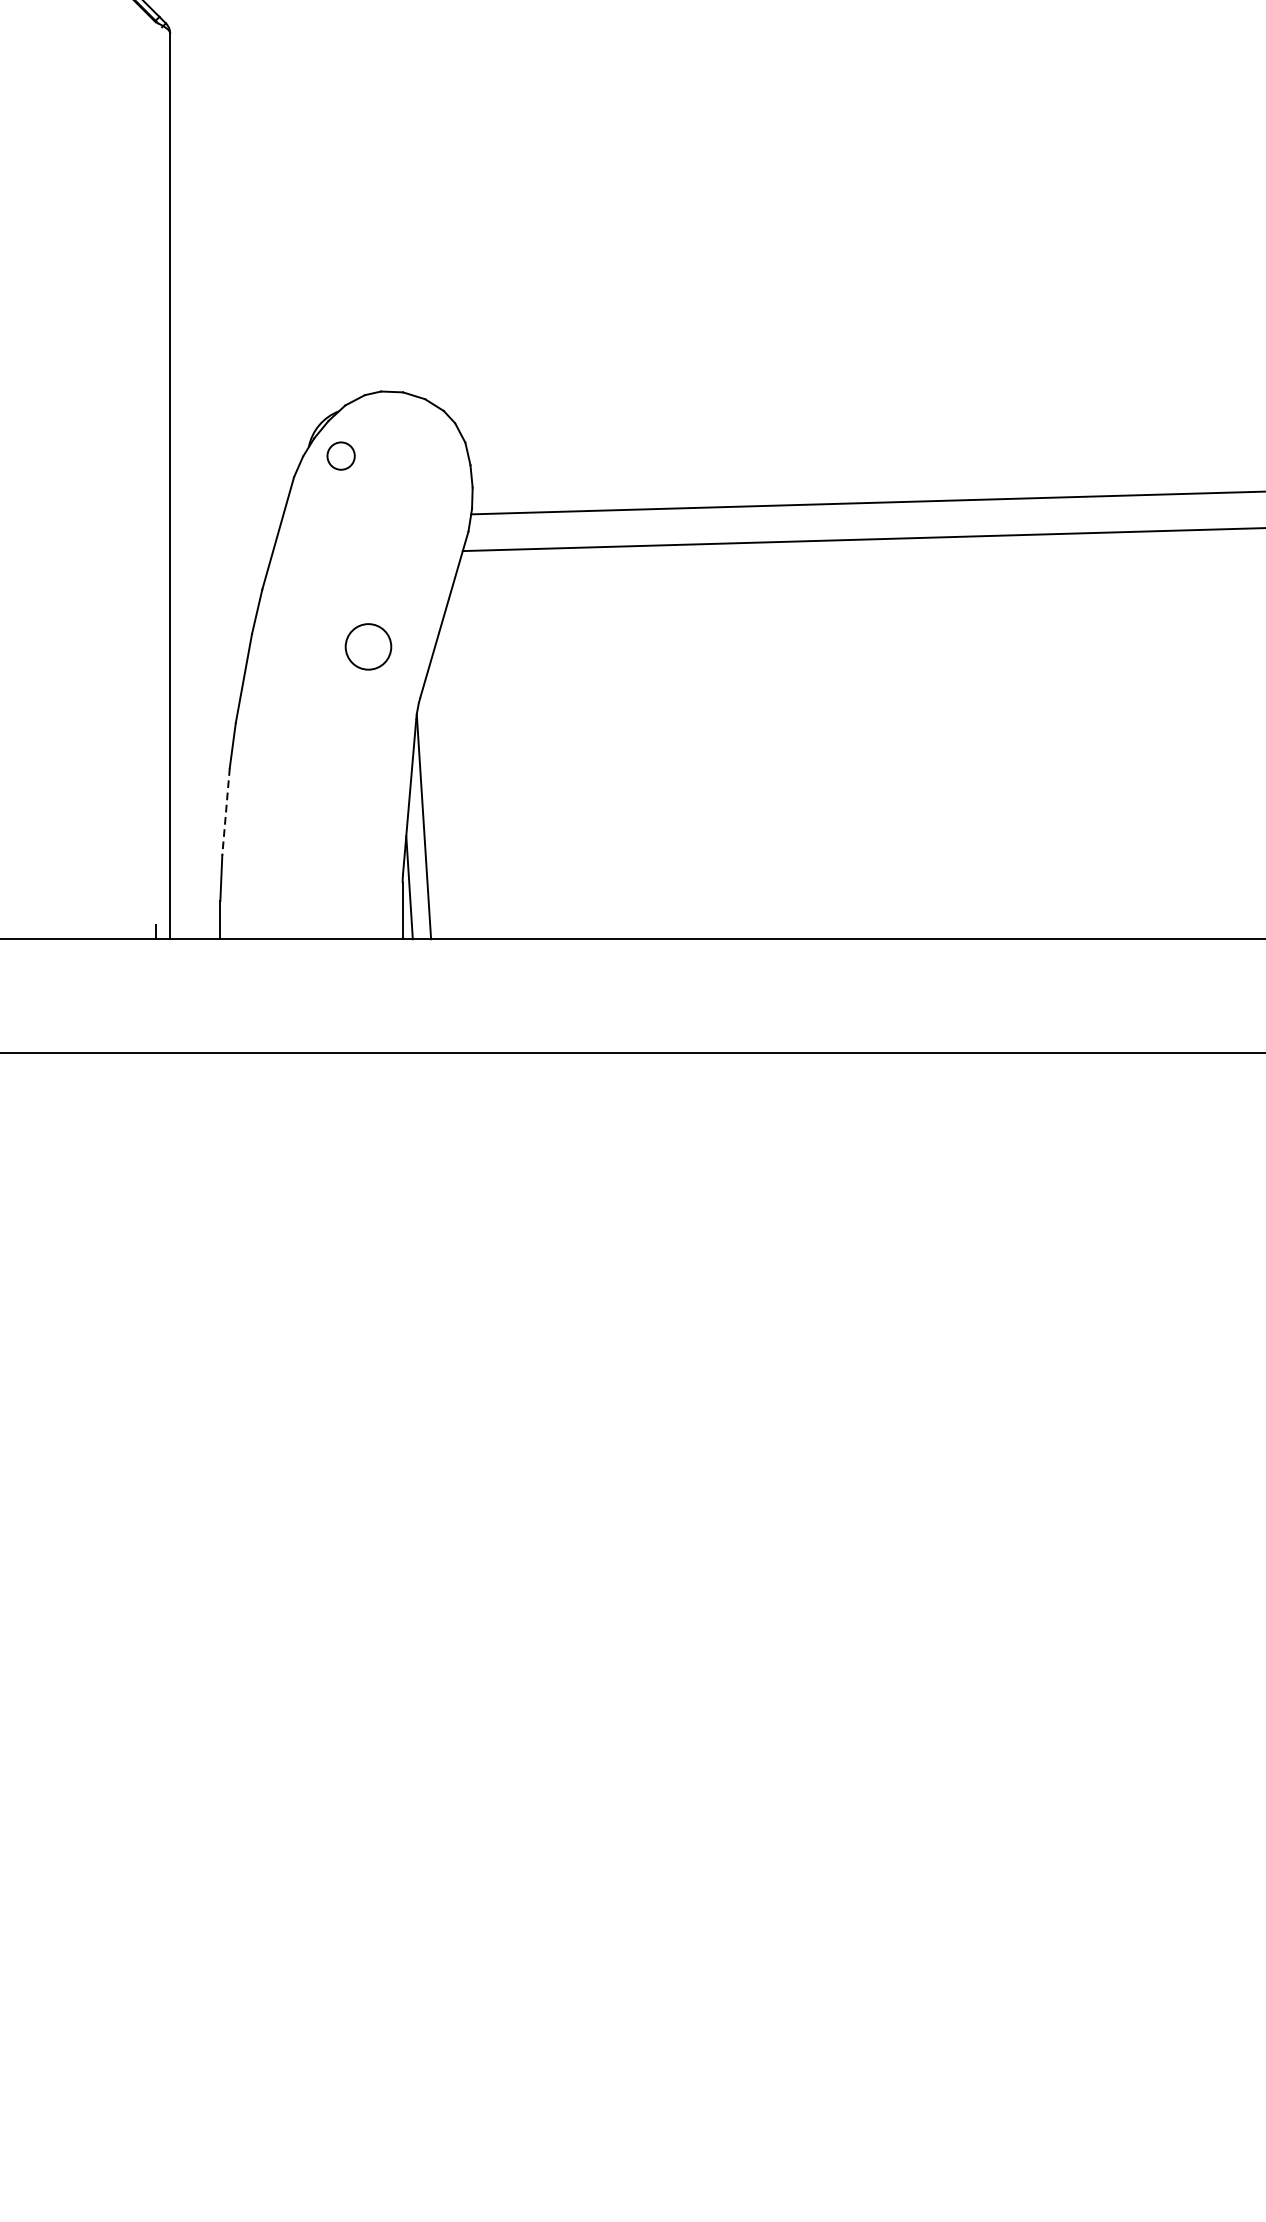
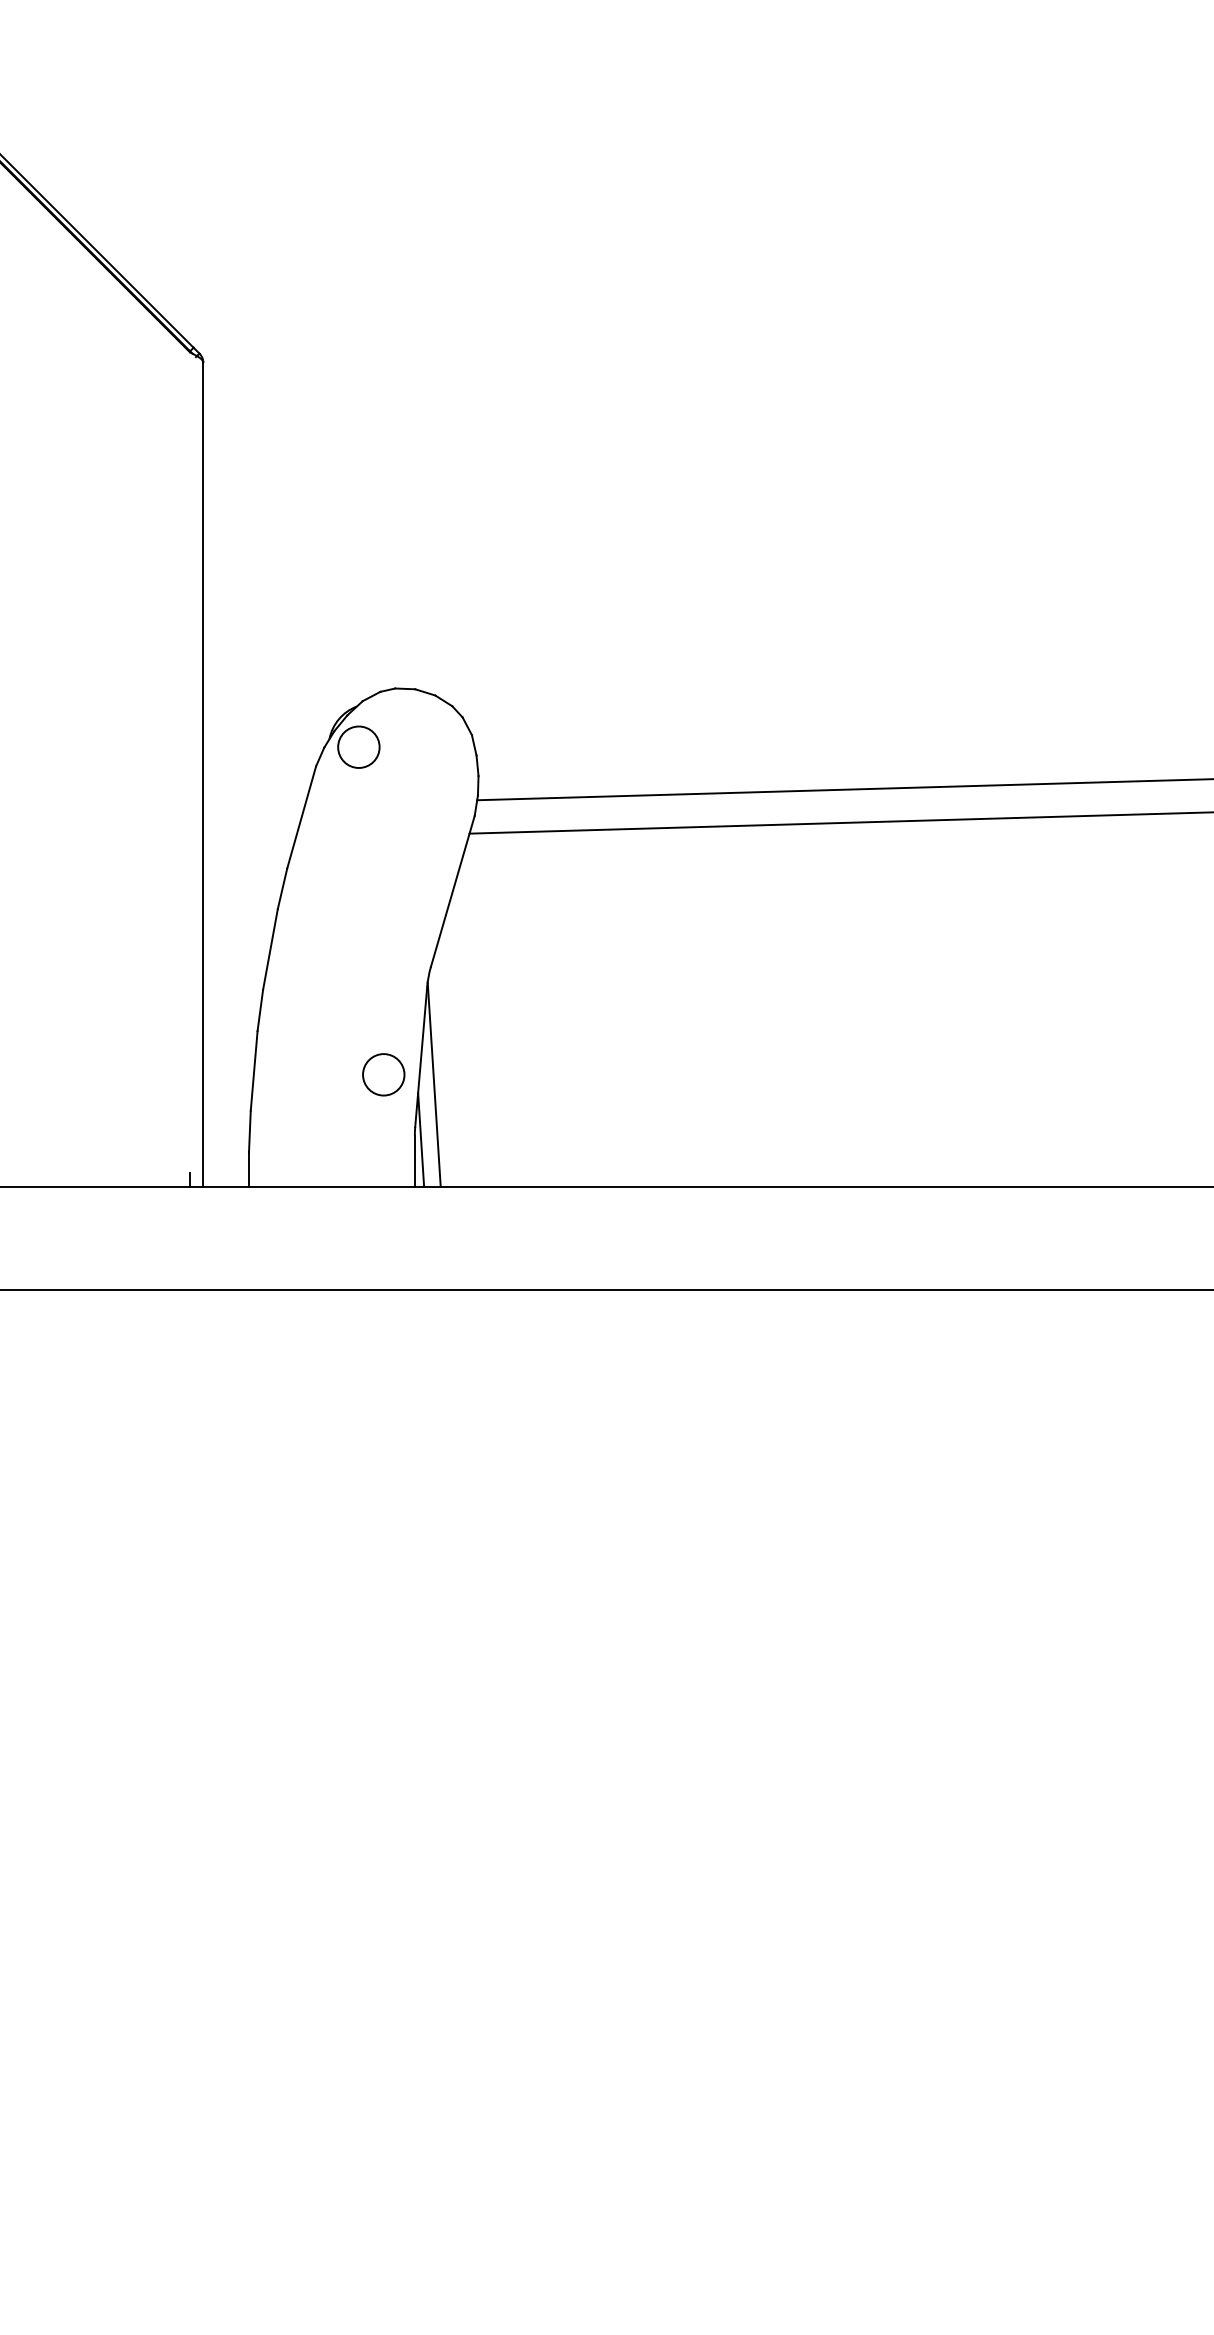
circle: (340, 455) -> (358, 746), size x1.67
circle: (368, 646) -> (383, 1074), moved
line: (226, 811) -> (254, 1070), dashed -> solid

